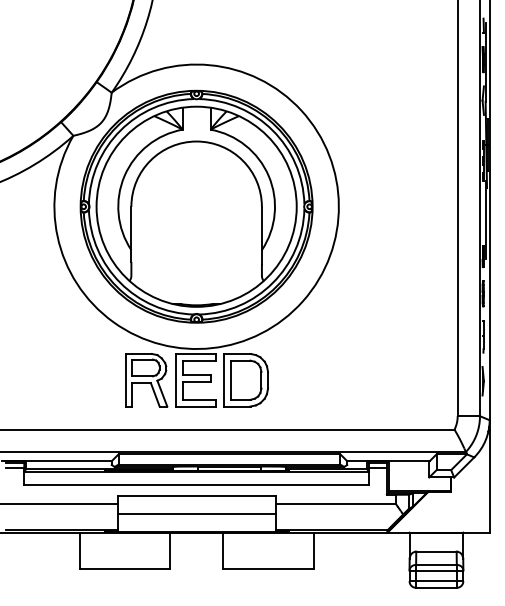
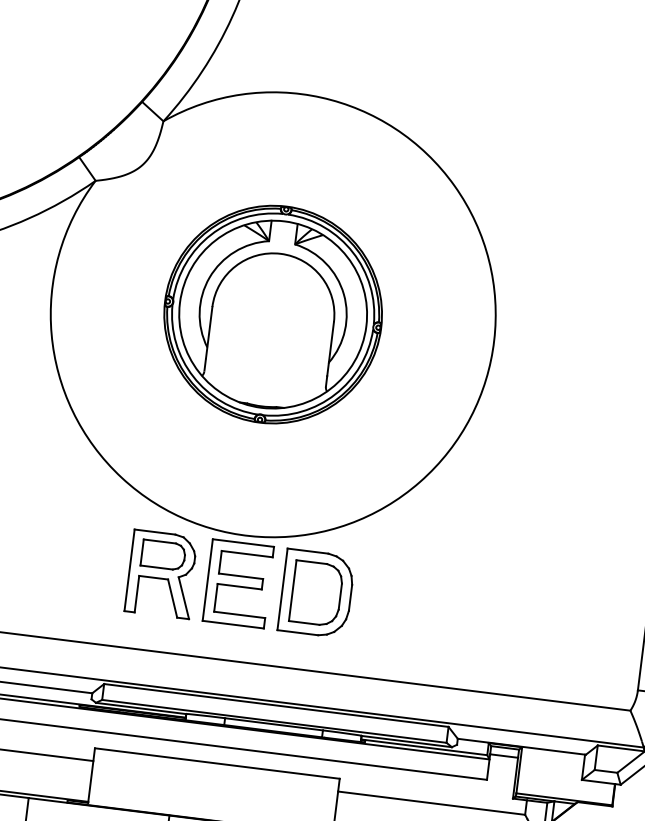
part: (196, 206) -> (273, 314), size x0.6
line: (196, 514) -> (213, 792), removed

